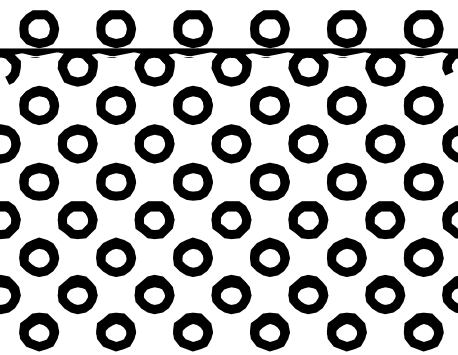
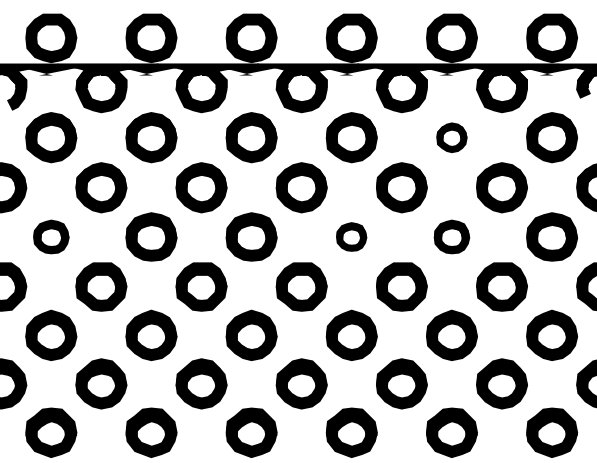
part: (346, 105) -> (451, 137), size x0.6
part: (39, 181) -> (51, 236), size x0.7
part: (269, 181) -> (351, 236), size x0.6
part: (346, 181) -> (451, 236), size x0.7

